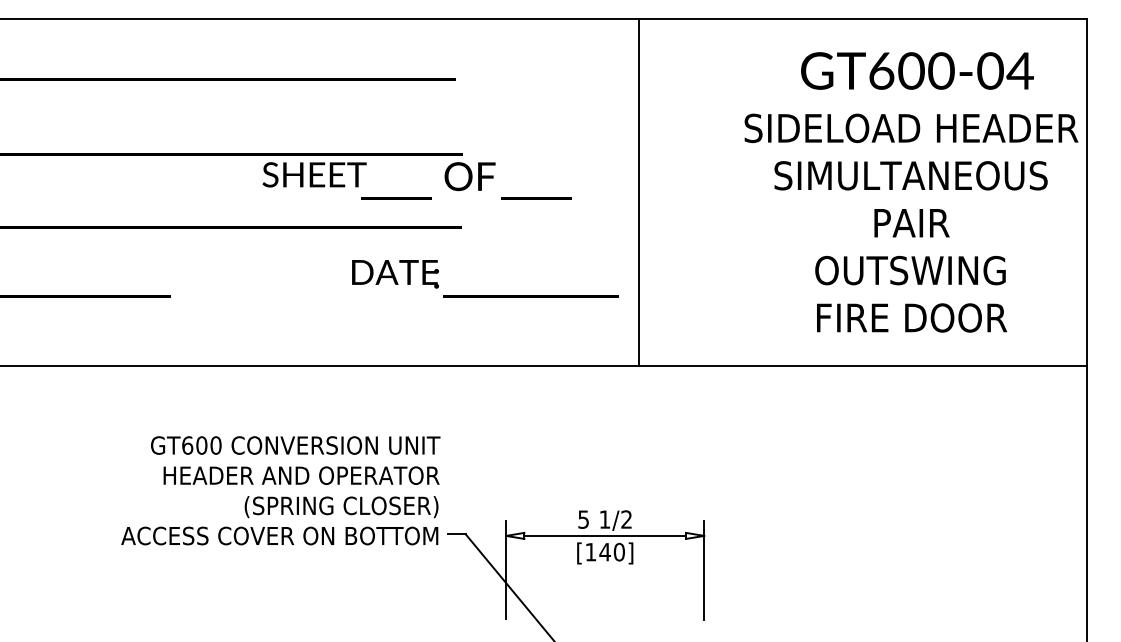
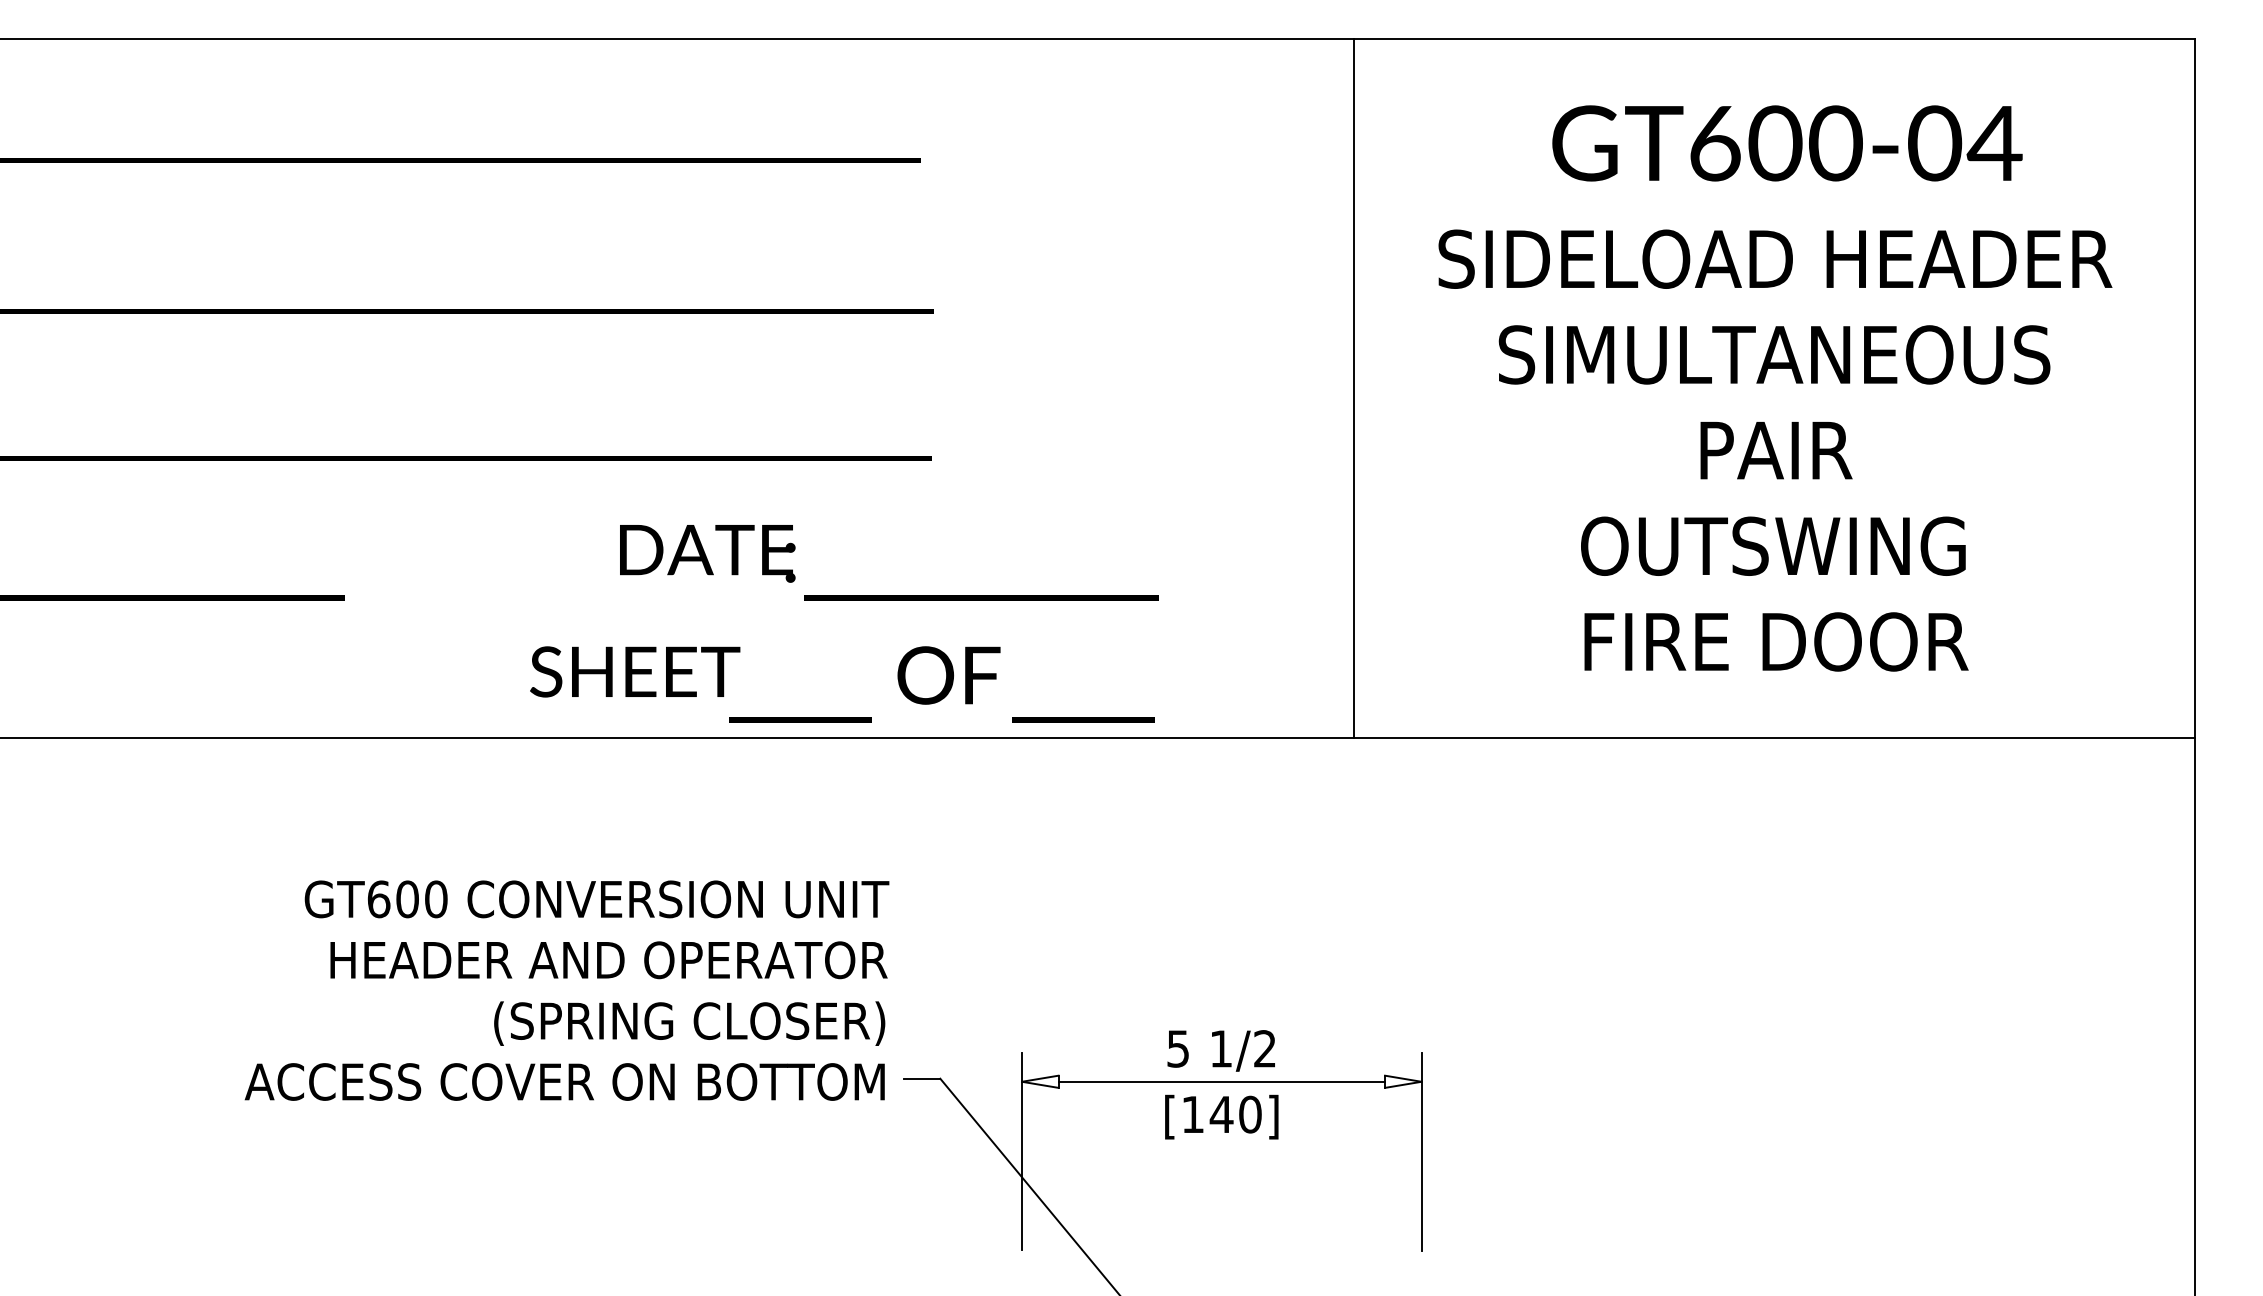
text: (416, 180) -> (840, 683), moved
line: (638, 192) -> (1353, 388), moved
text: (911, 192) -> (1775, 388), moved
text: (485, 278) -> (889, 562), moved

